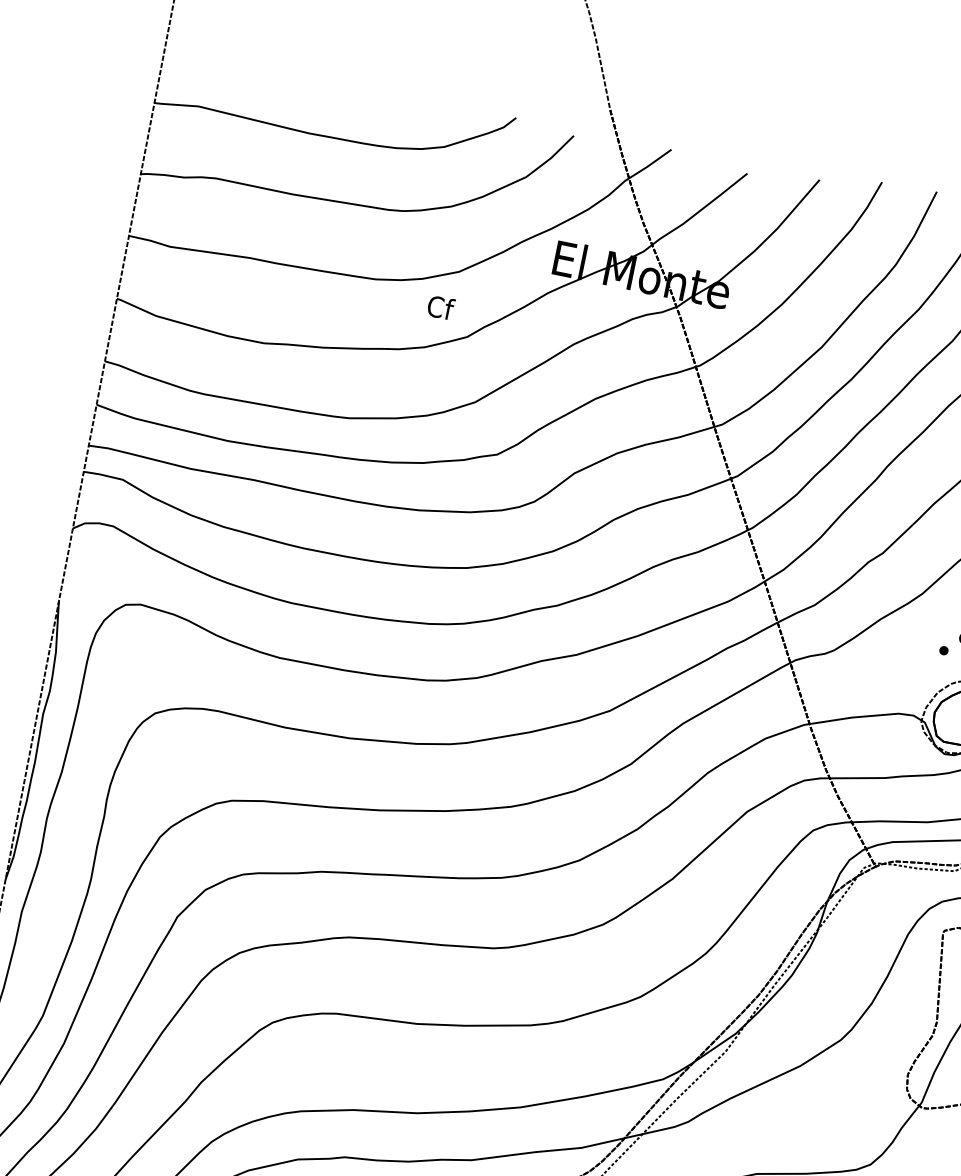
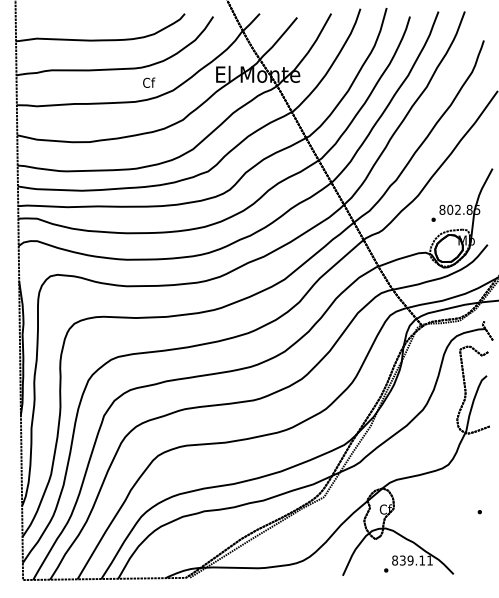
text: (441, 307) -> (149, 82), moved

